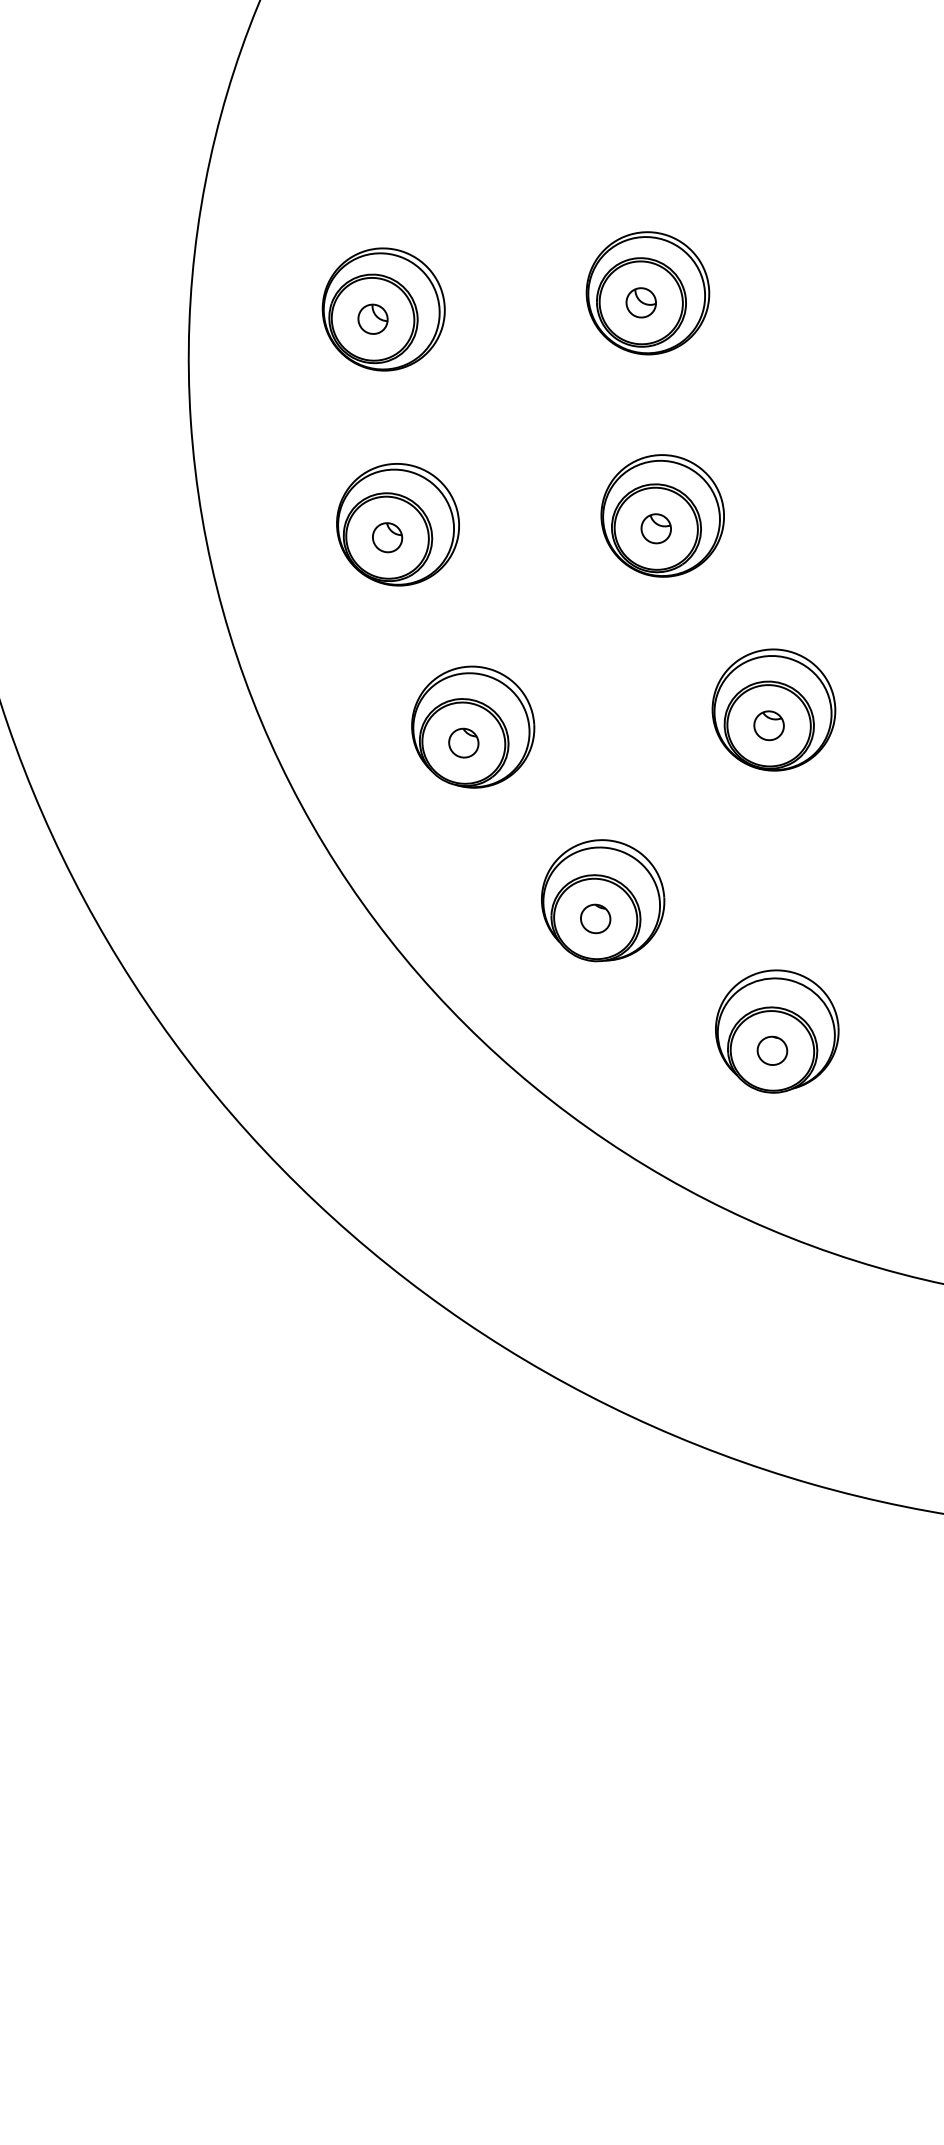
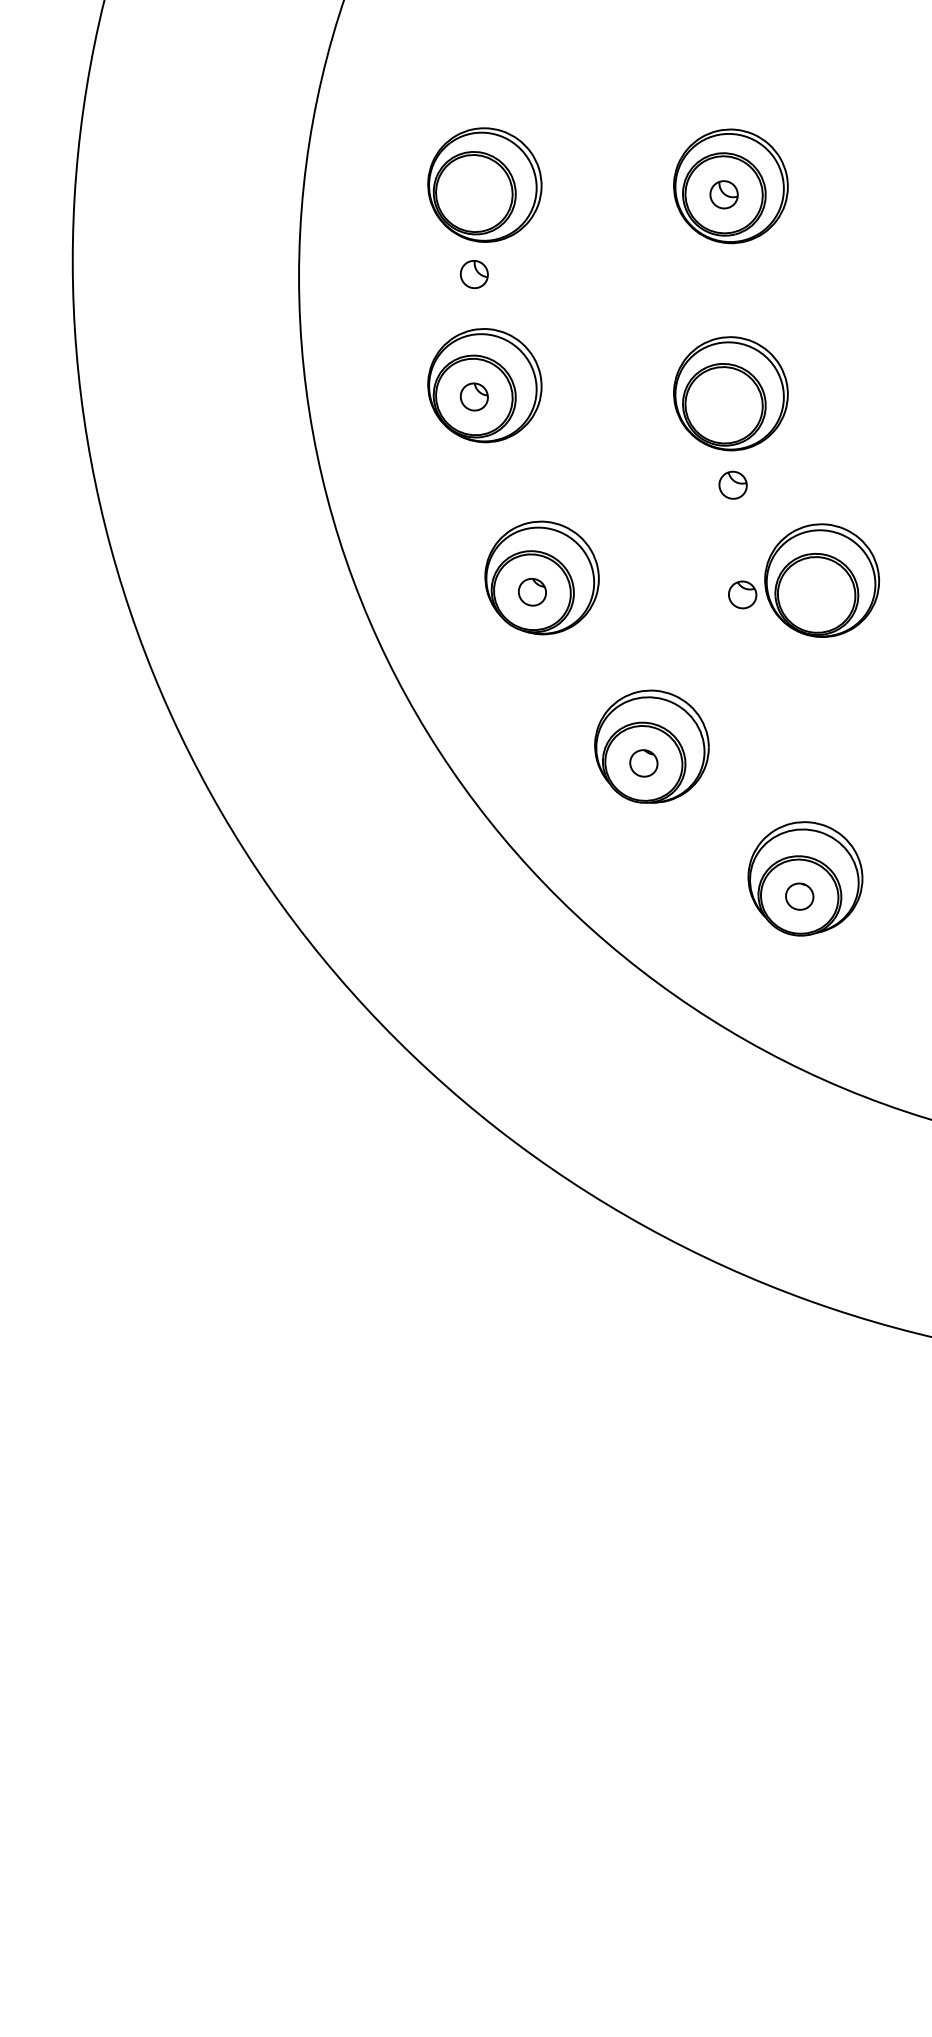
part: (372, 319) -> (473, 274), moved
part: (655, 527) -> (732, 484), moved
part: (768, 725) -> (742, 594), moved

